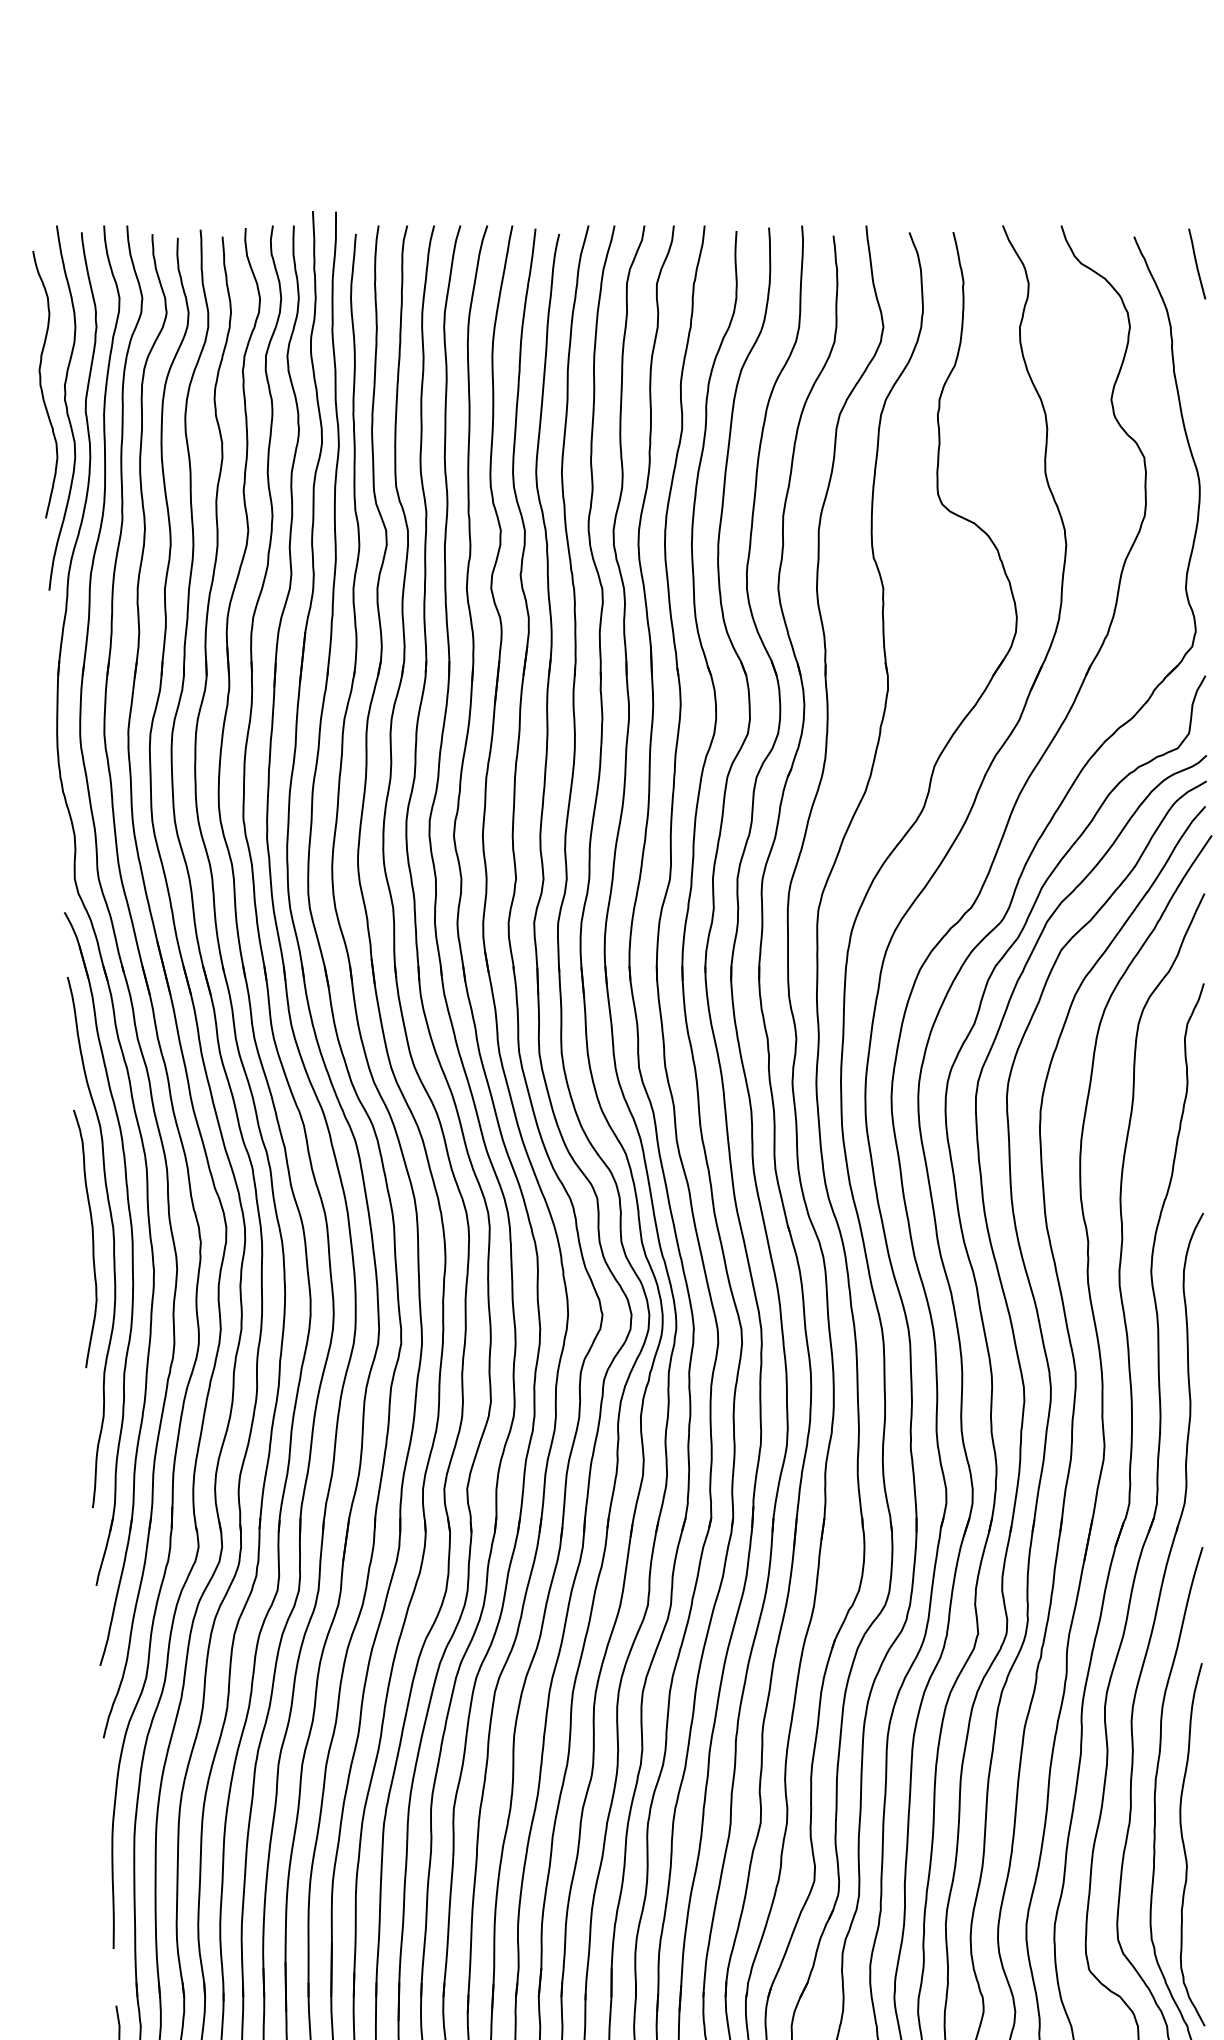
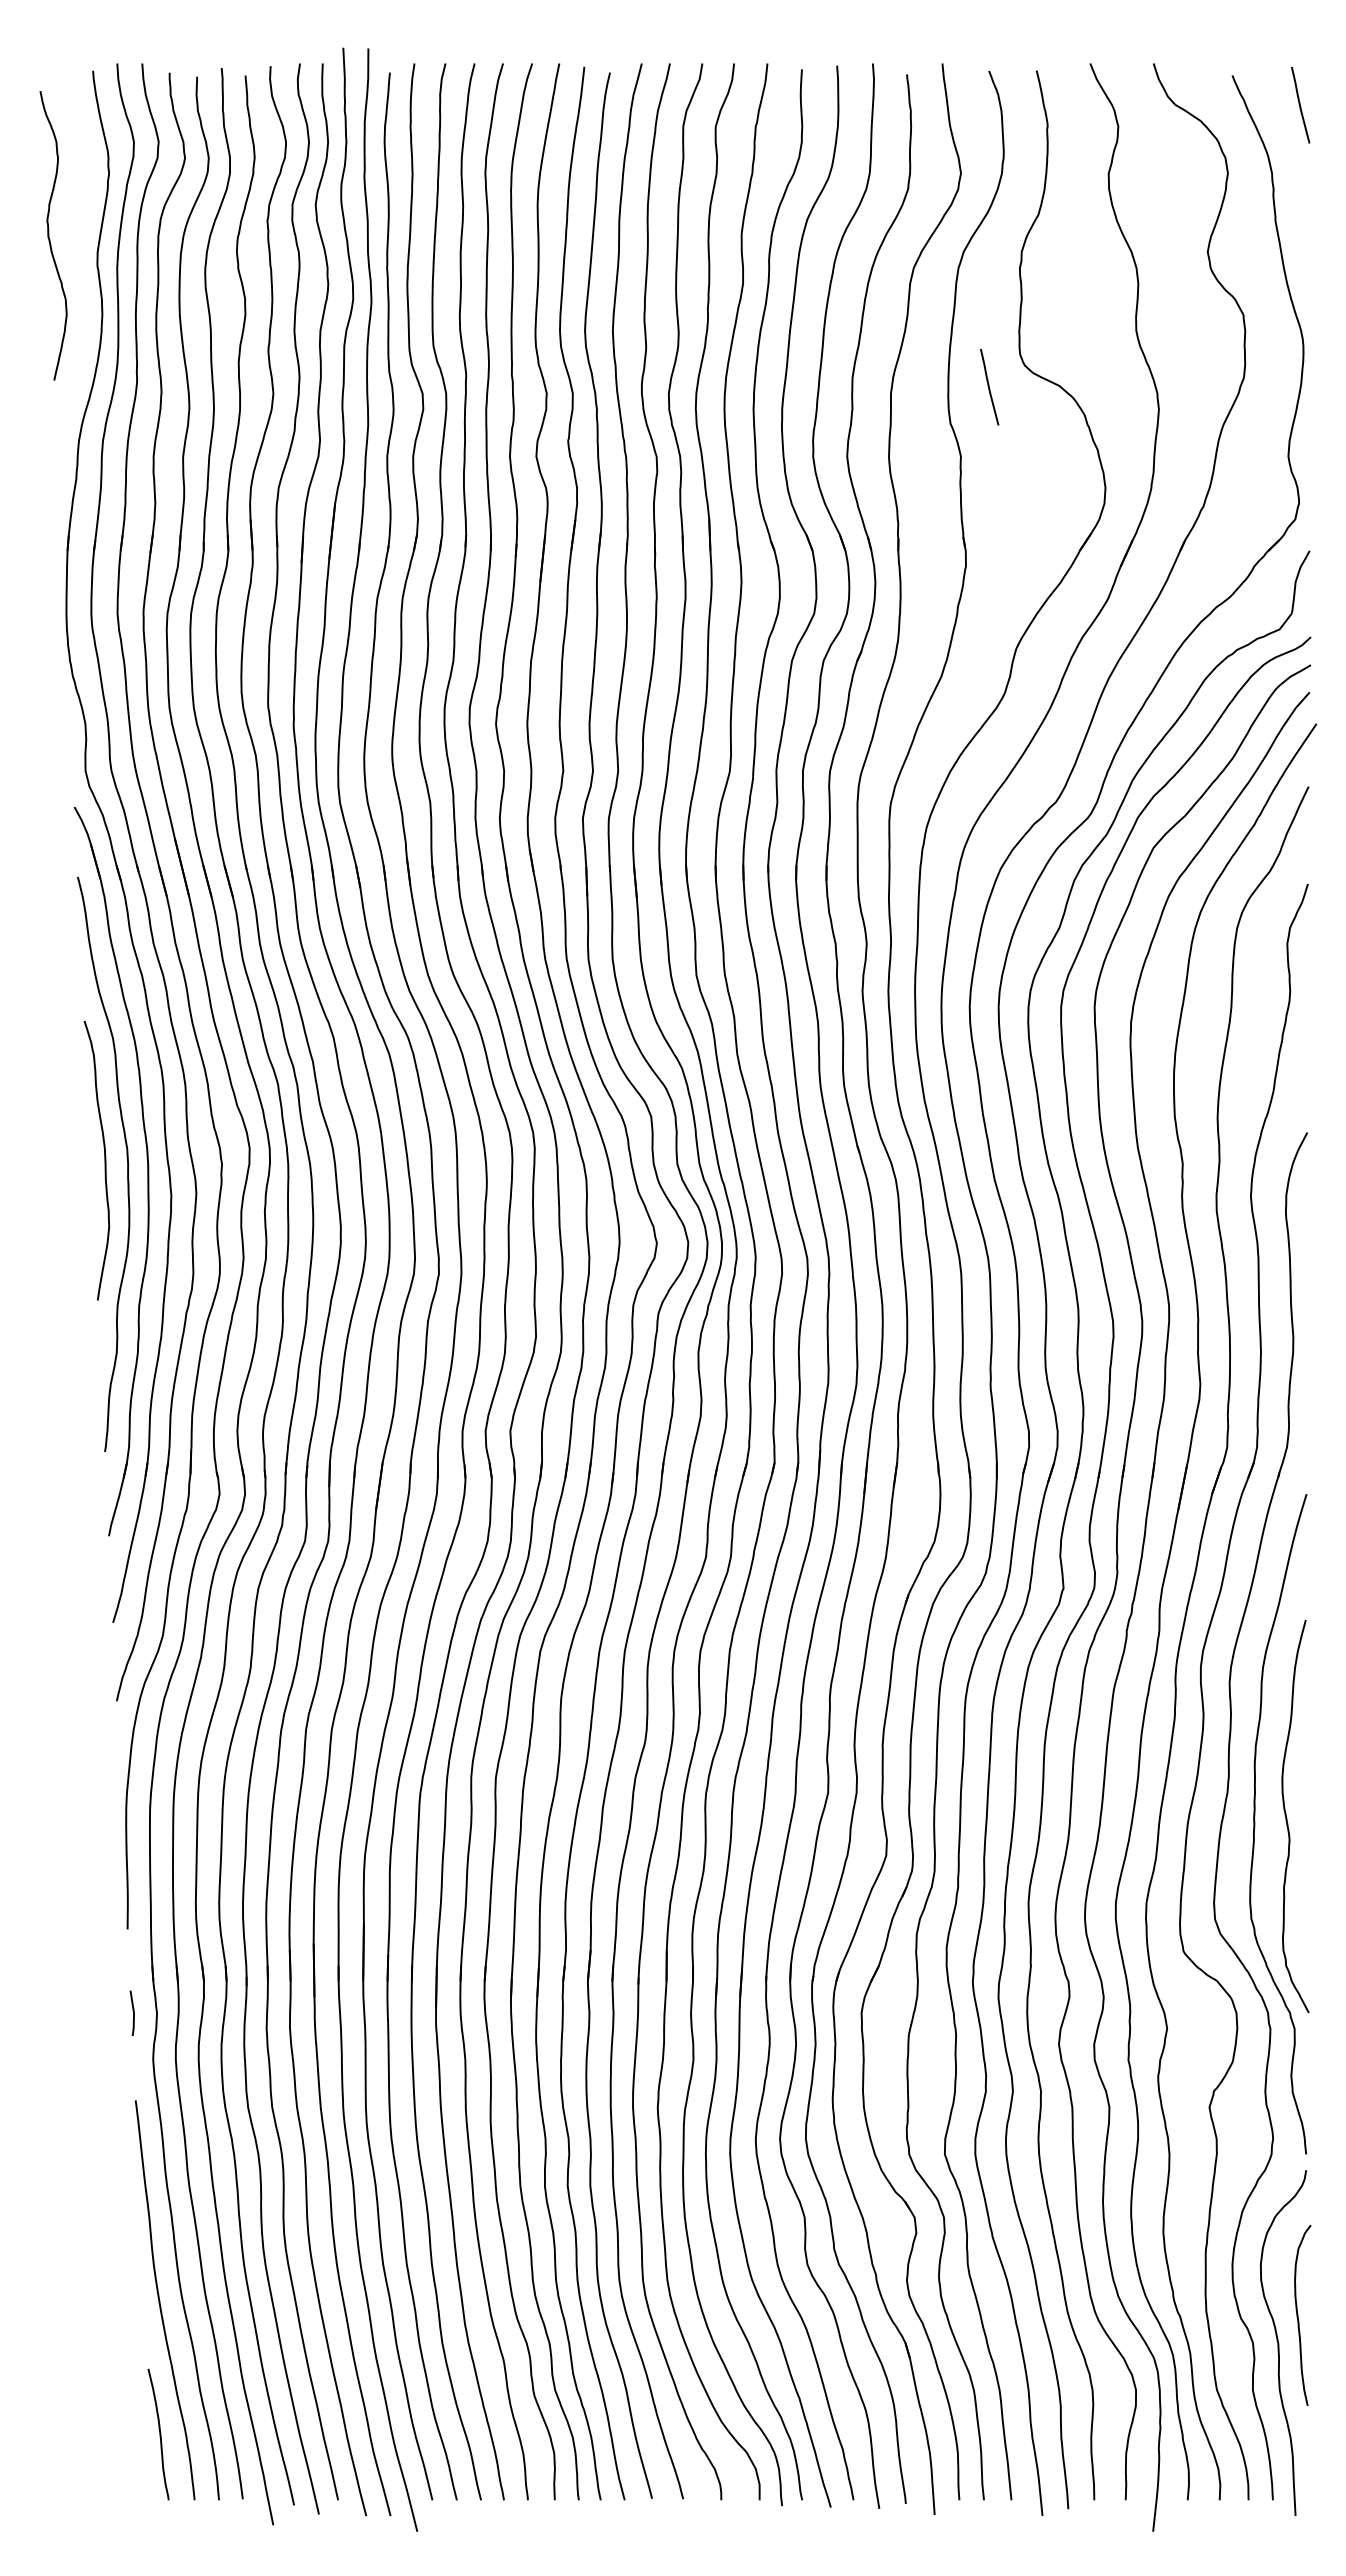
curve: (65, 406) -> (75, 259), removed
line: (909, 523) -> (989, 386), added

